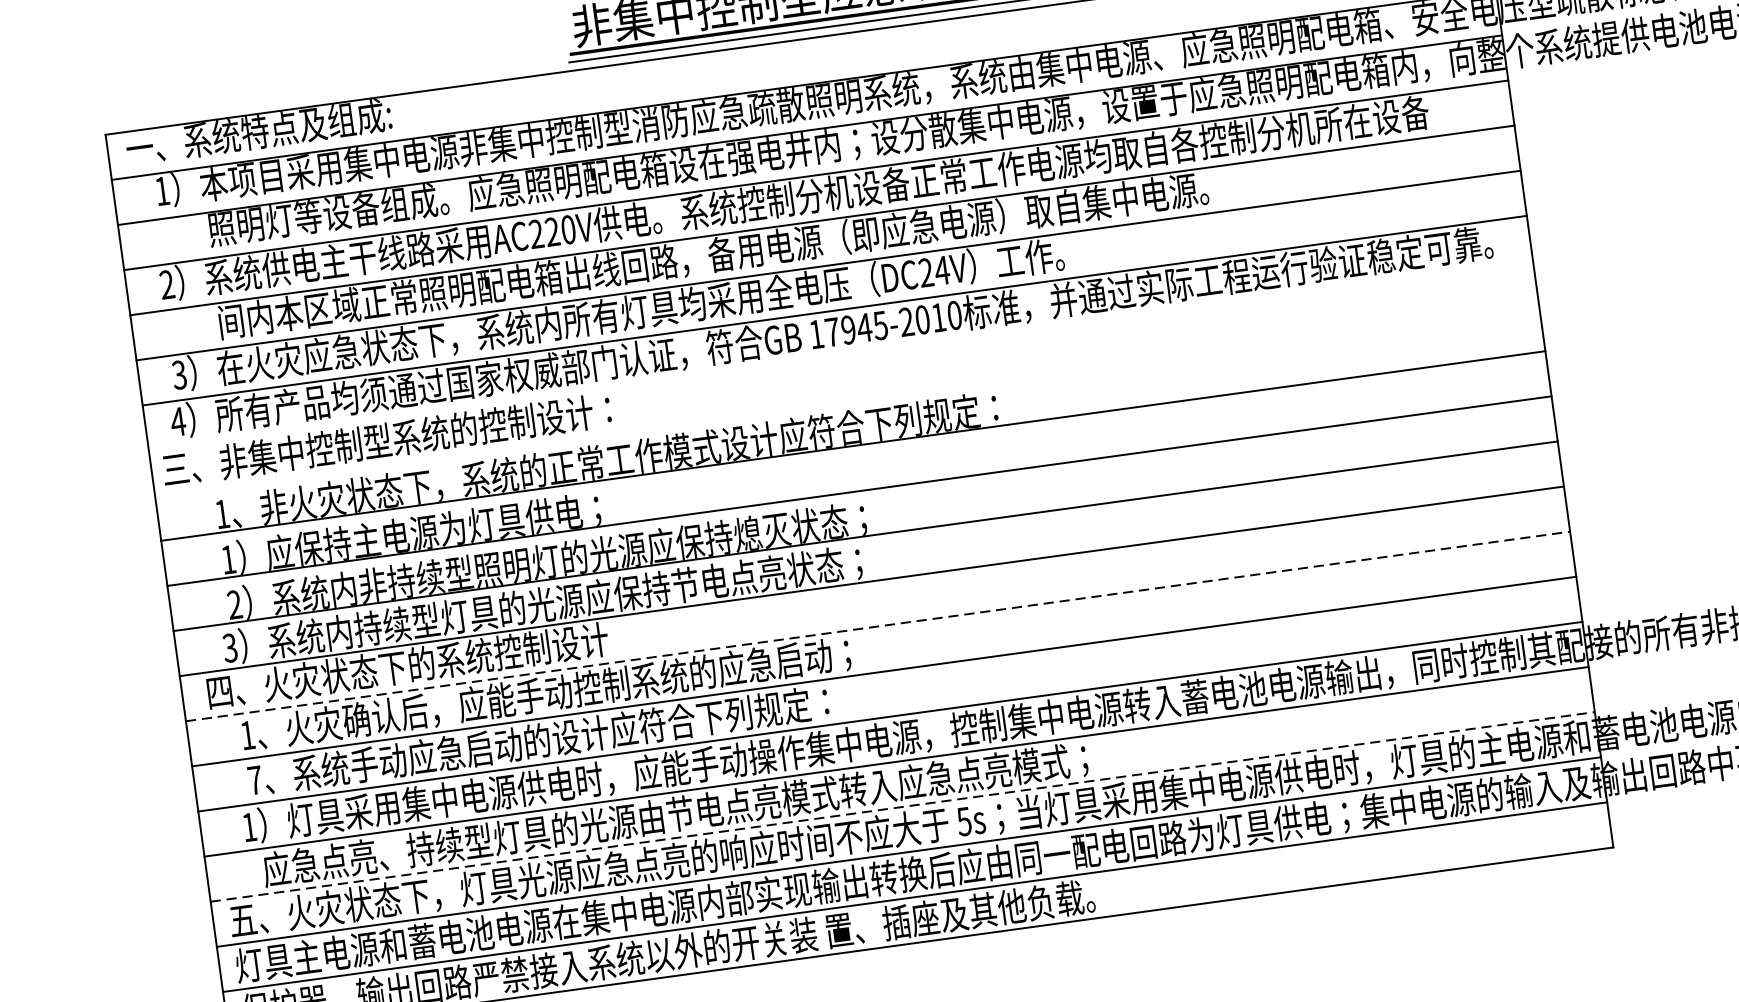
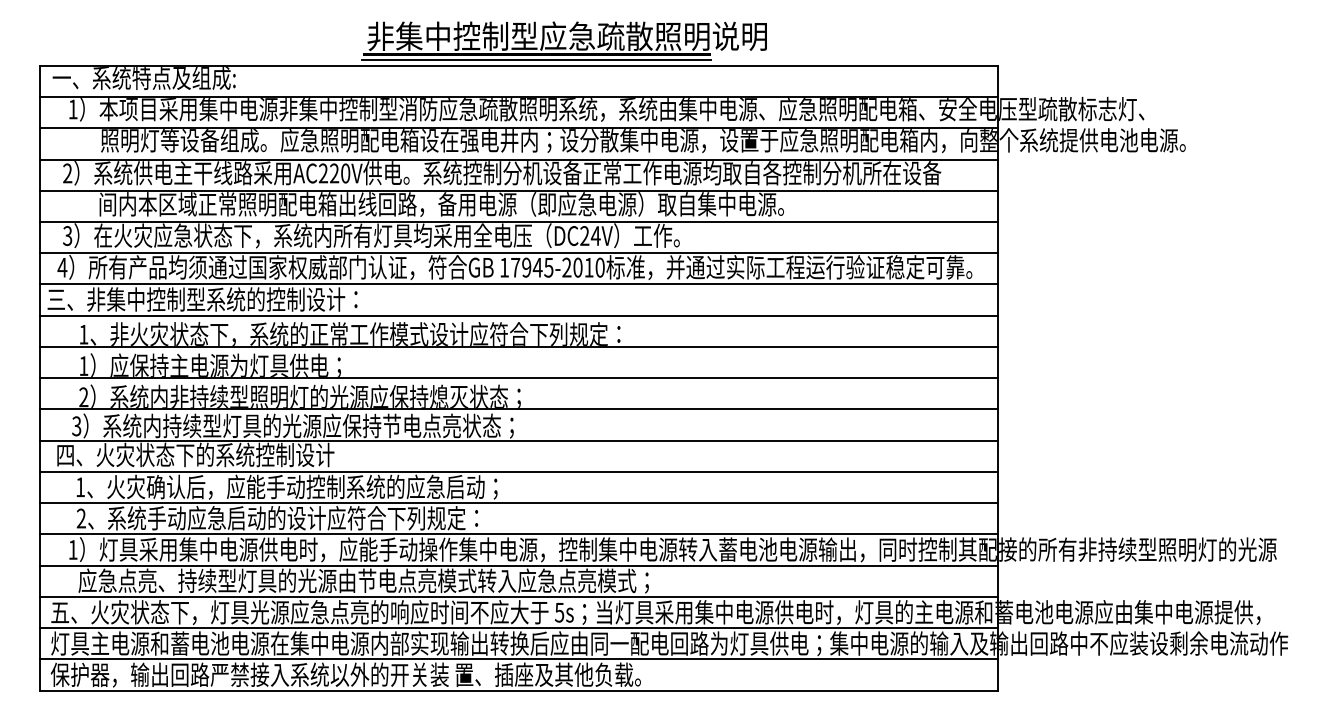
line: (840, 355) -> (518, 284), added
line: (846, 400) -> (518, 315), added
line: (878, 625) -> (519, 471), dashed -> solid
text: (255, 780) -> (81, 518), 7 -> 2
line: (903, 806) -> (519, 596), dashed -> solid

